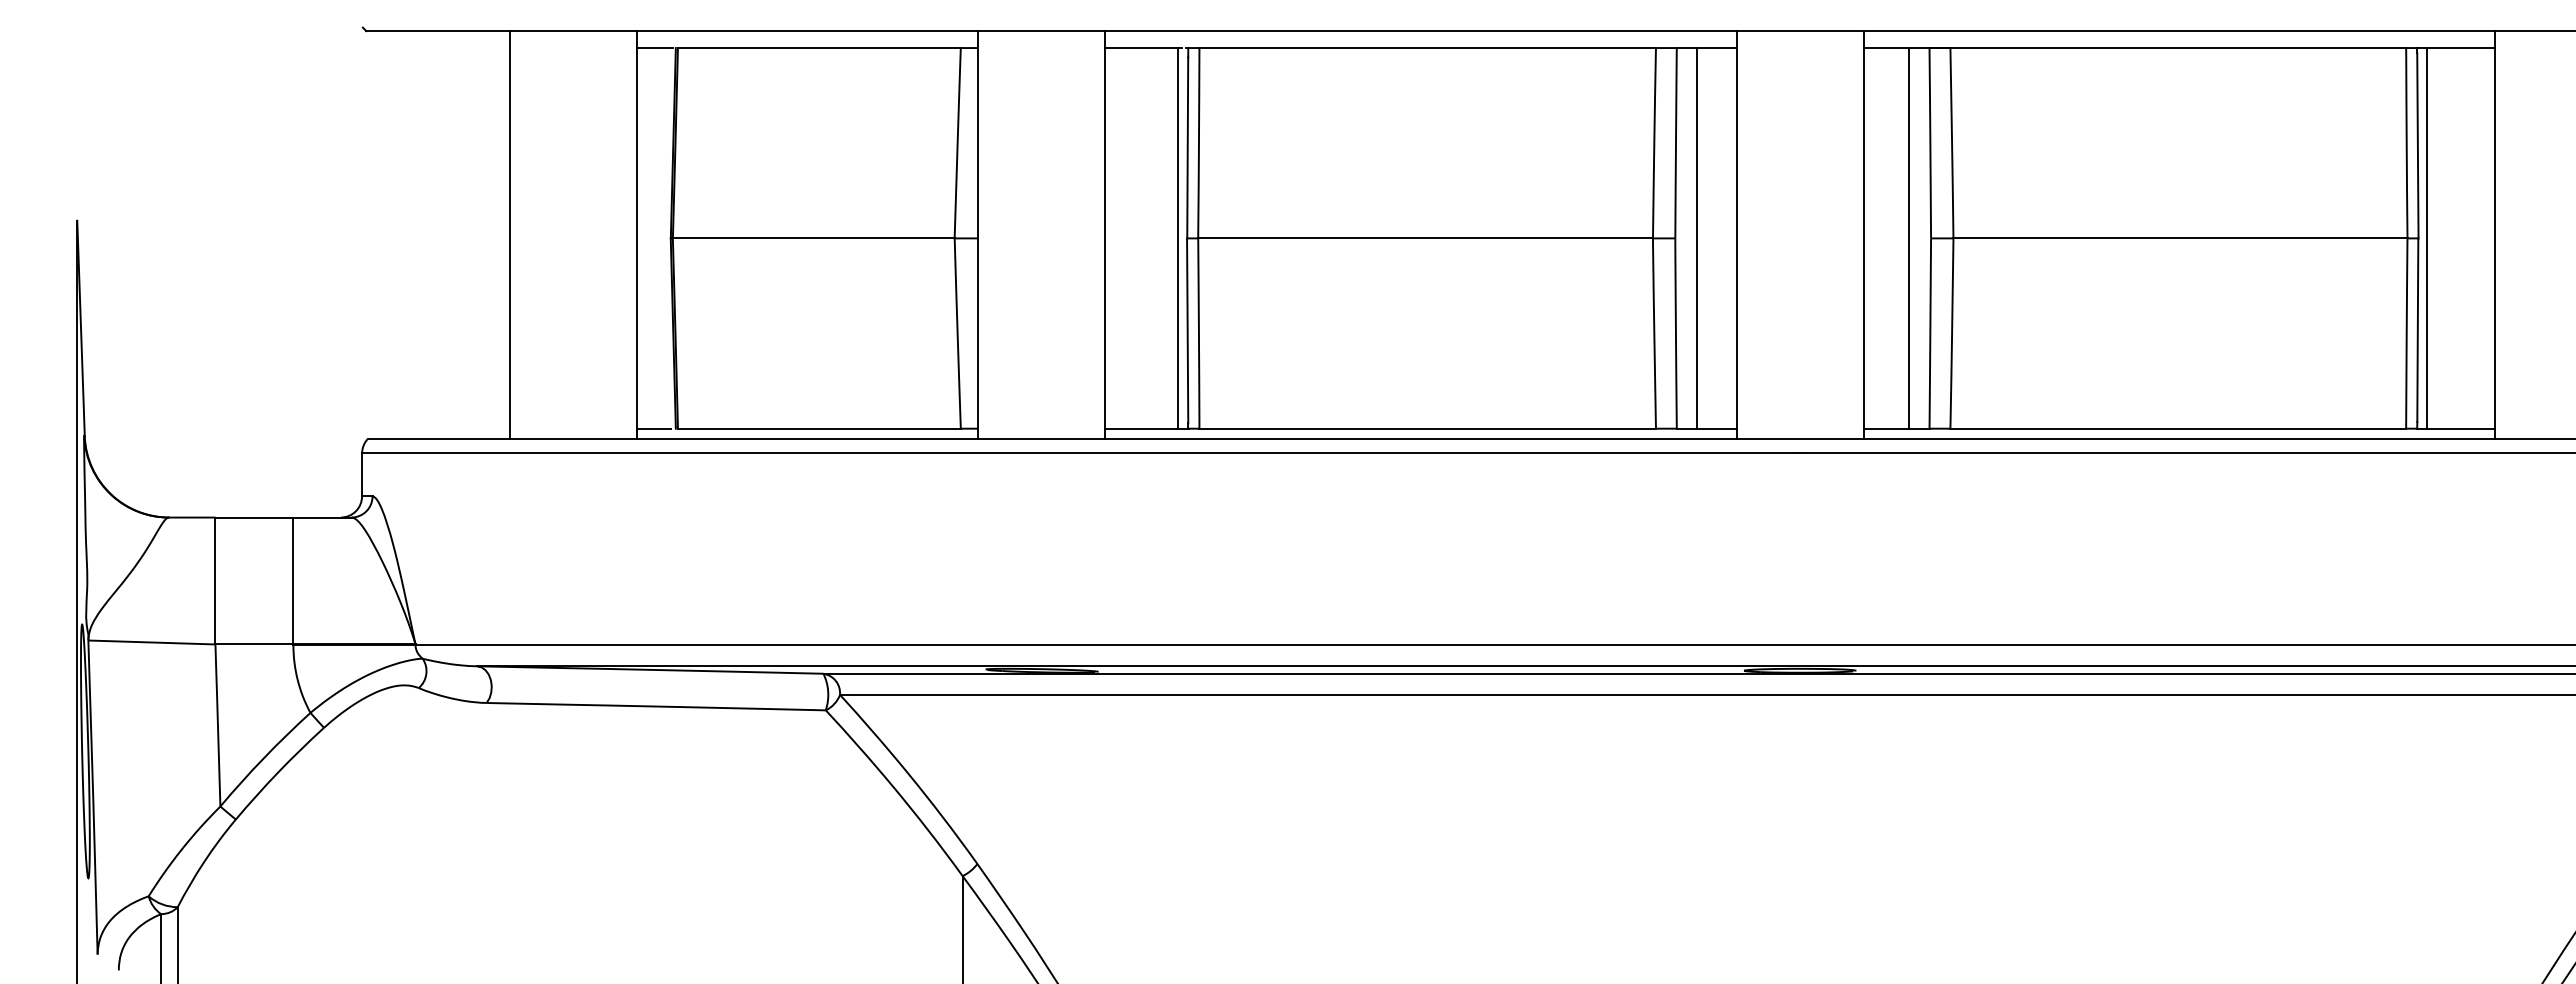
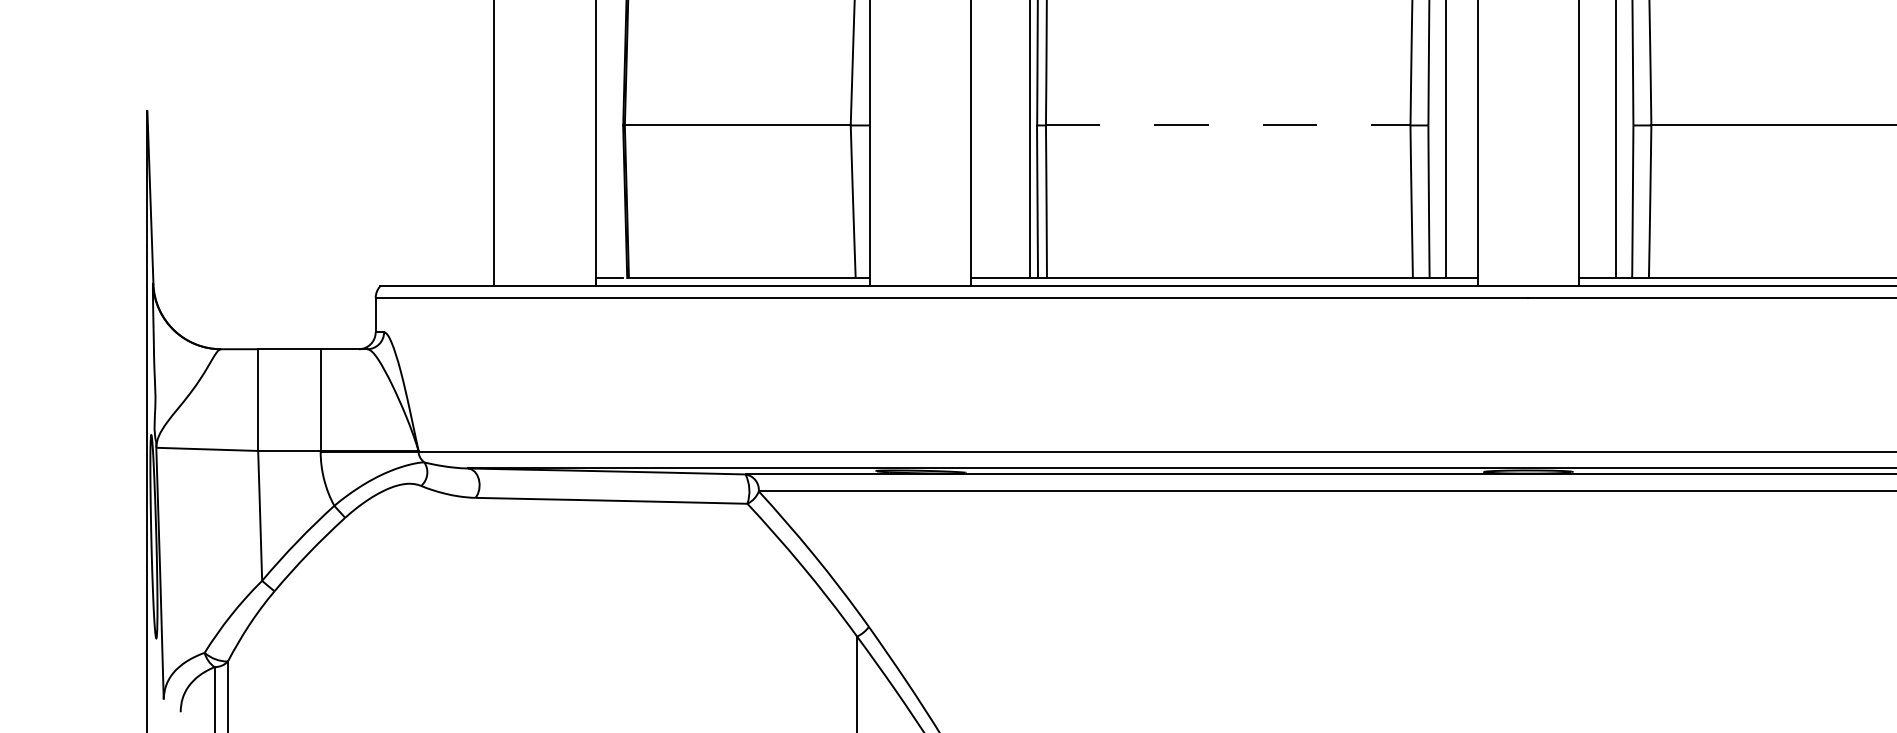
line: (1426, 238) -> (1228, 125), solid -> dashed

